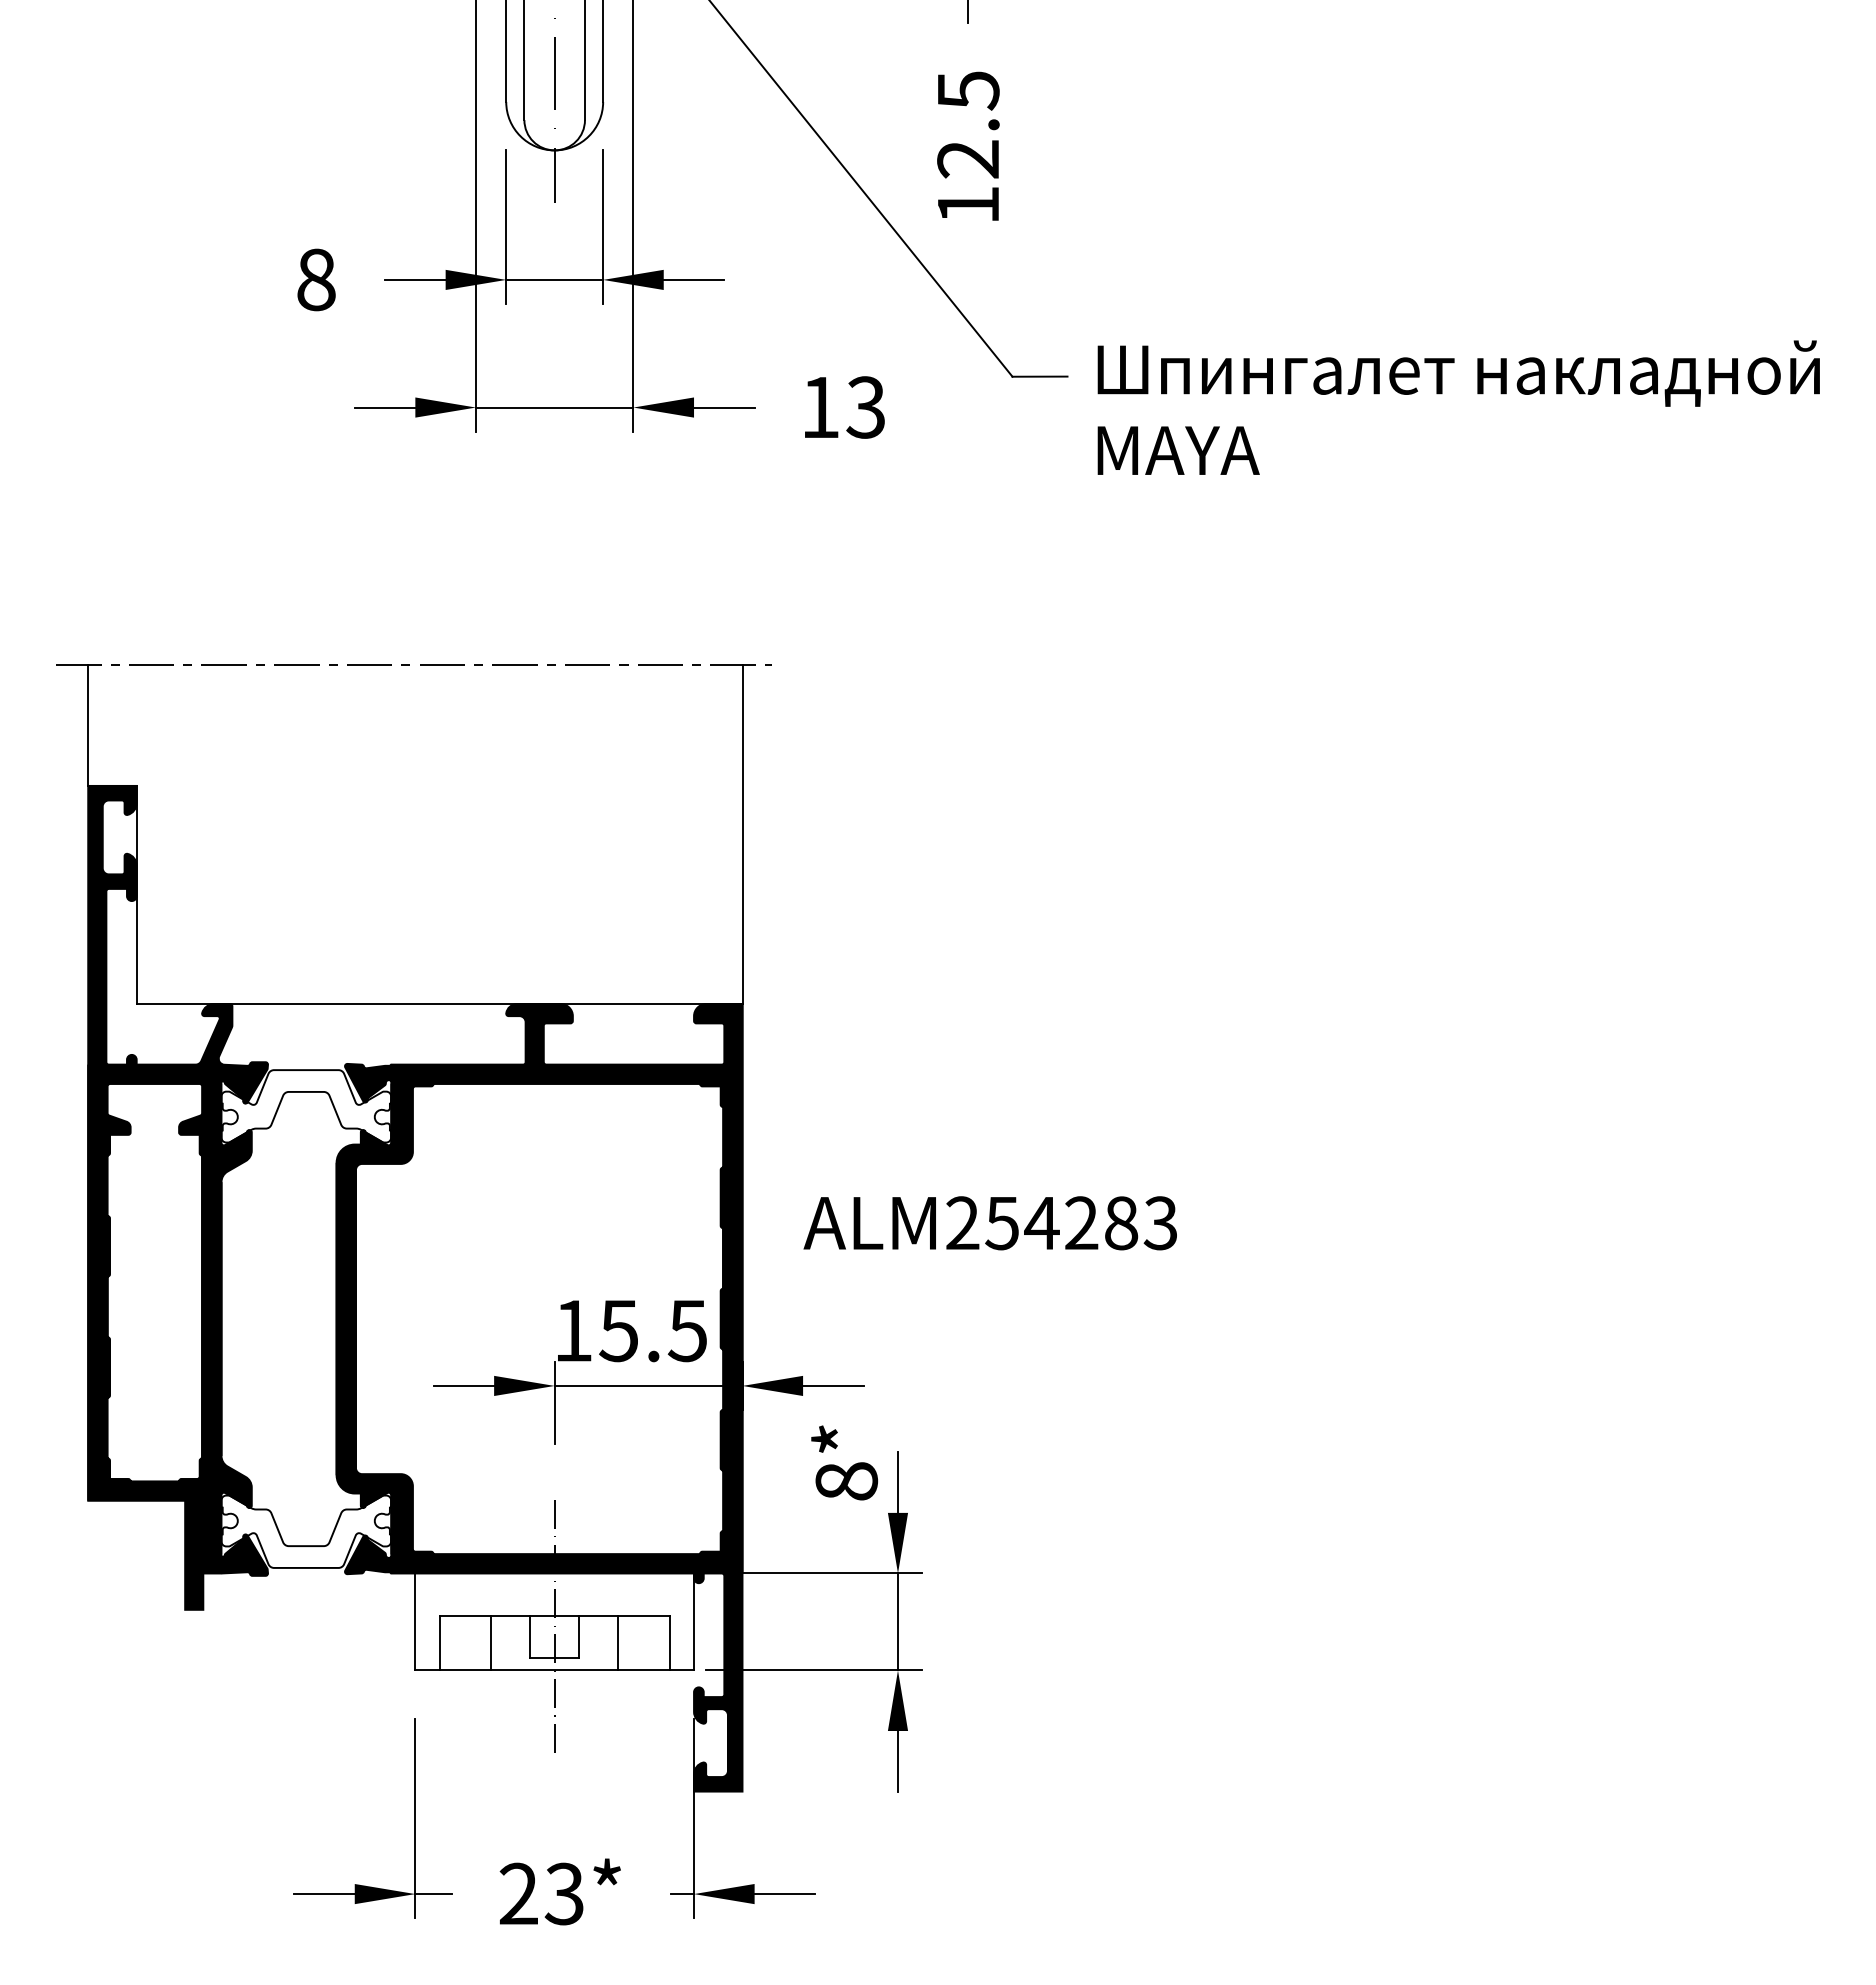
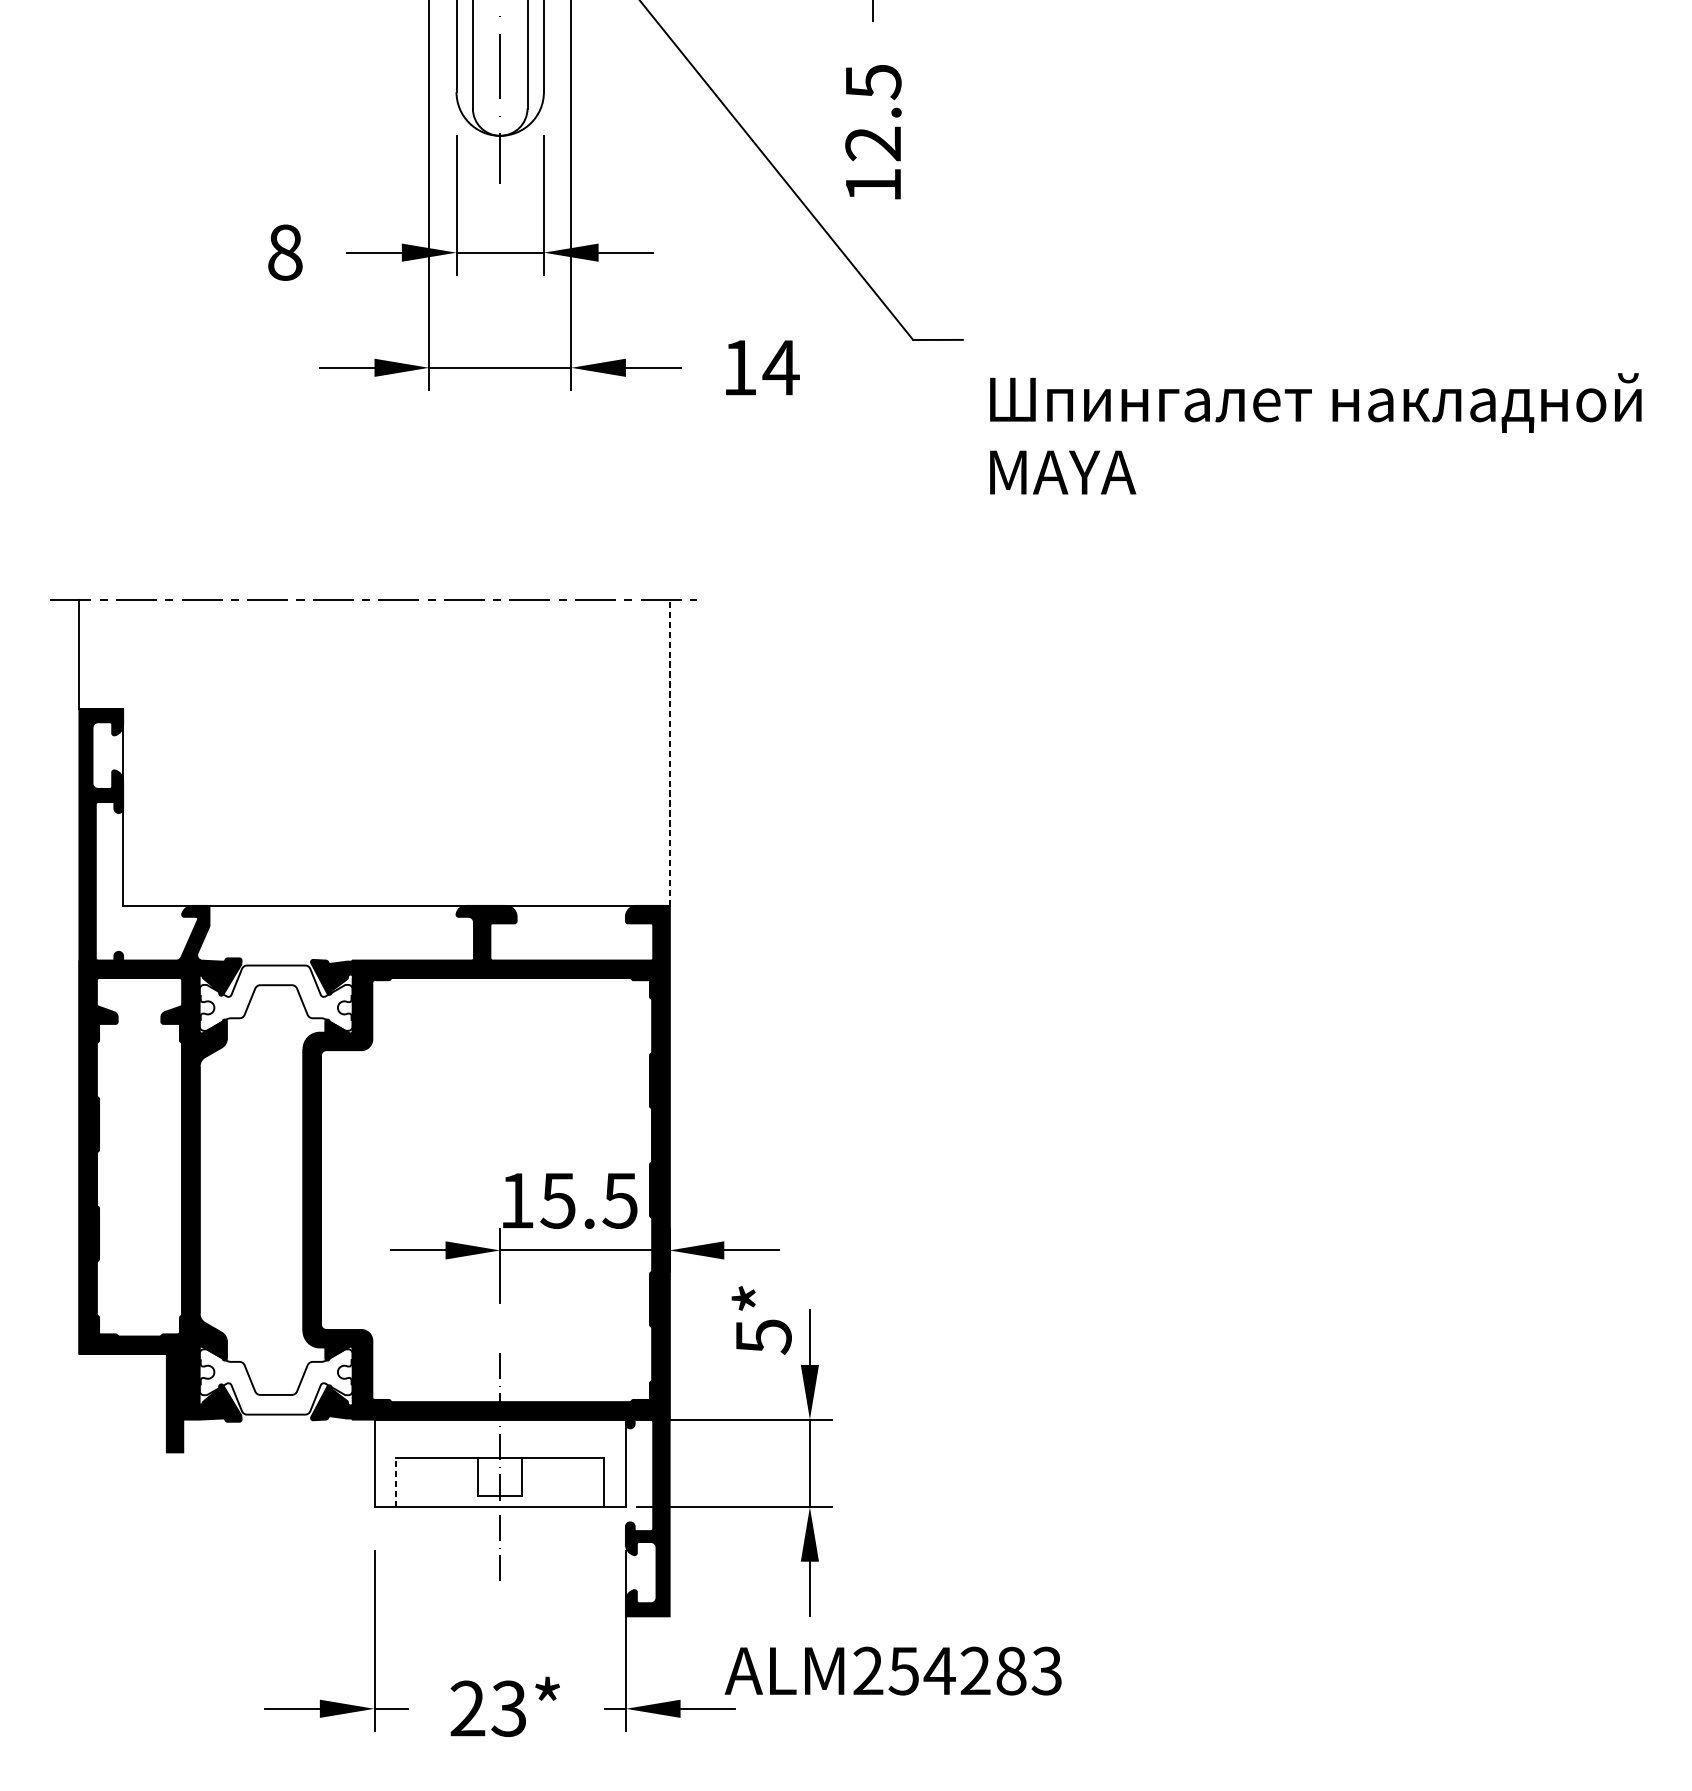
text: (865, 407) -> (780, 367), 13 -> 14
text: (1458, 407) -> (1315, 433), moved
line: (742, 834) -> (669, 752), solid -> dashed
text: (989, 1223) -> (892, 1671), moved
text: (846, 1481) -> (763, 1336), 8* -> 5*
line: (439, 1642) -> (396, 1481), solid -> dashed
line: (491, 1642) -> (443, 1481), removed
line: (618, 1642) -> (557, 1481), removed

